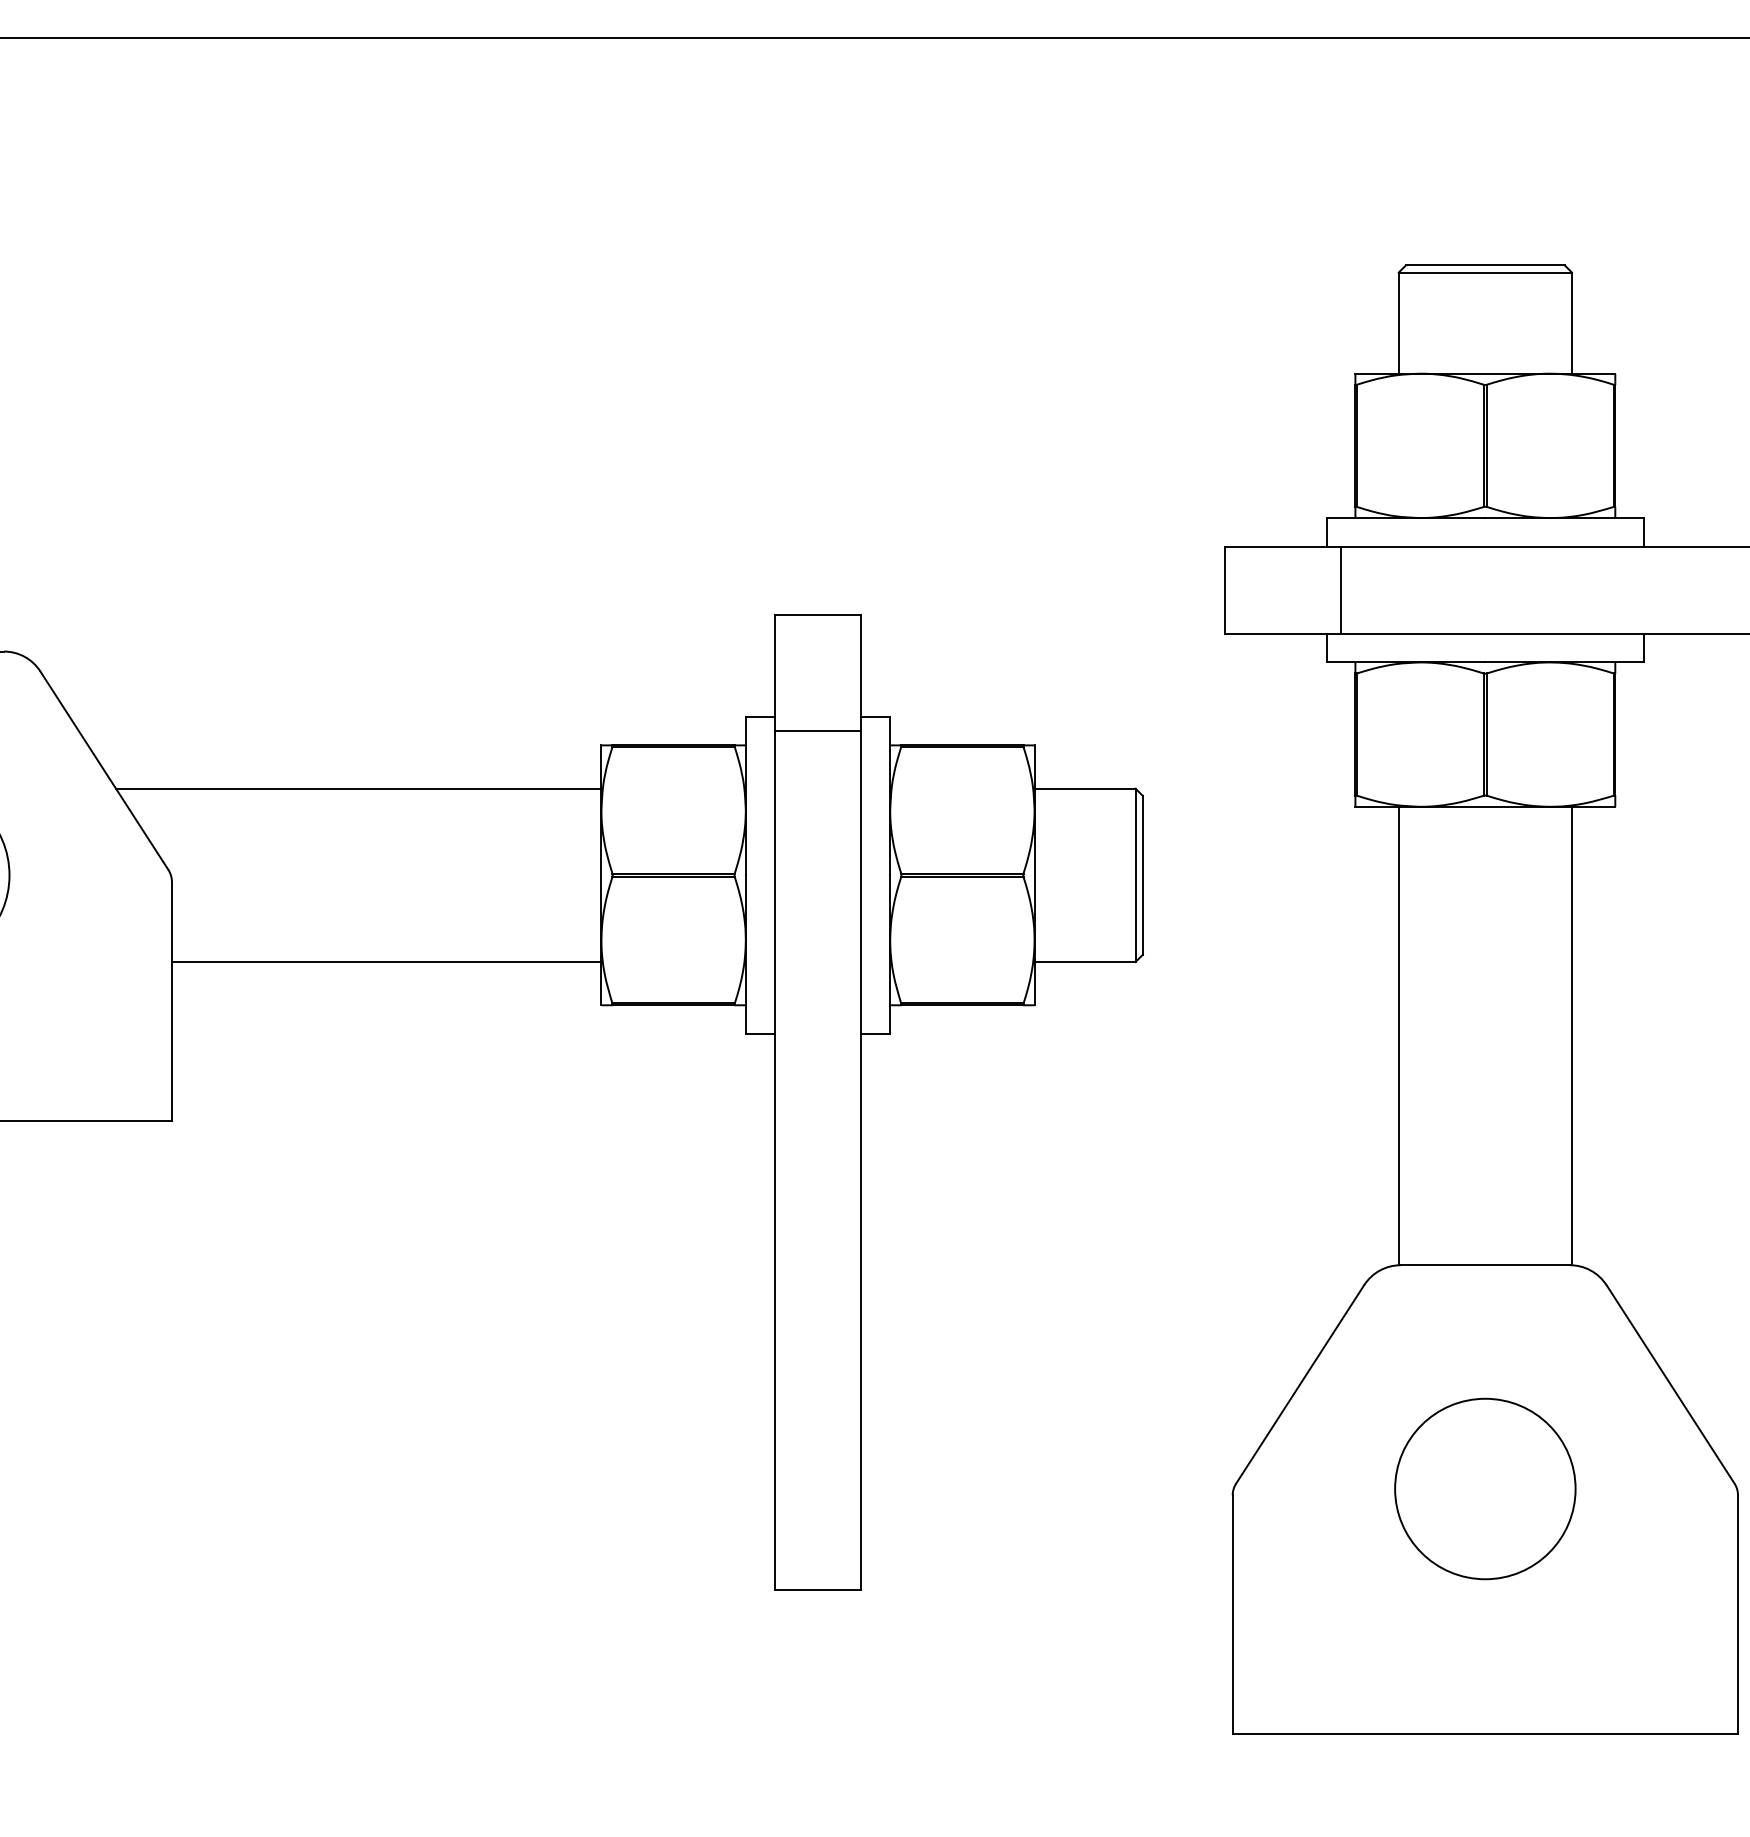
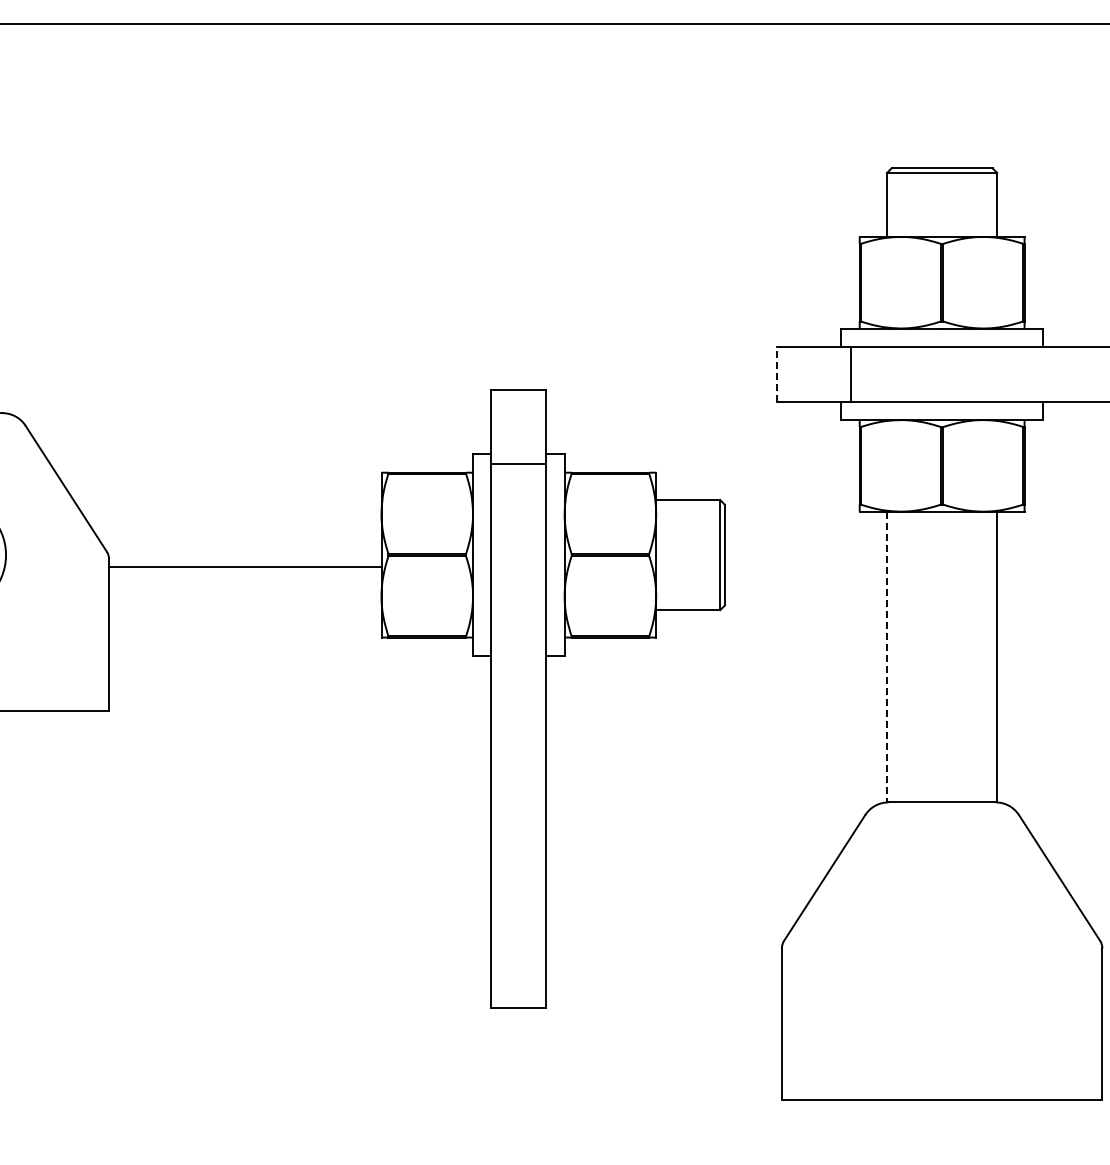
line: (1225, 588) -> (777, 373), solid -> dashed
line: (358, 789) -> (227, 500), removed
line: (387, 962) -> (245, 567), moved
line: (1399, 1036) -> (887, 657), solid -> dashed
circle: (1485, 1489) -> (942, 944), removed

